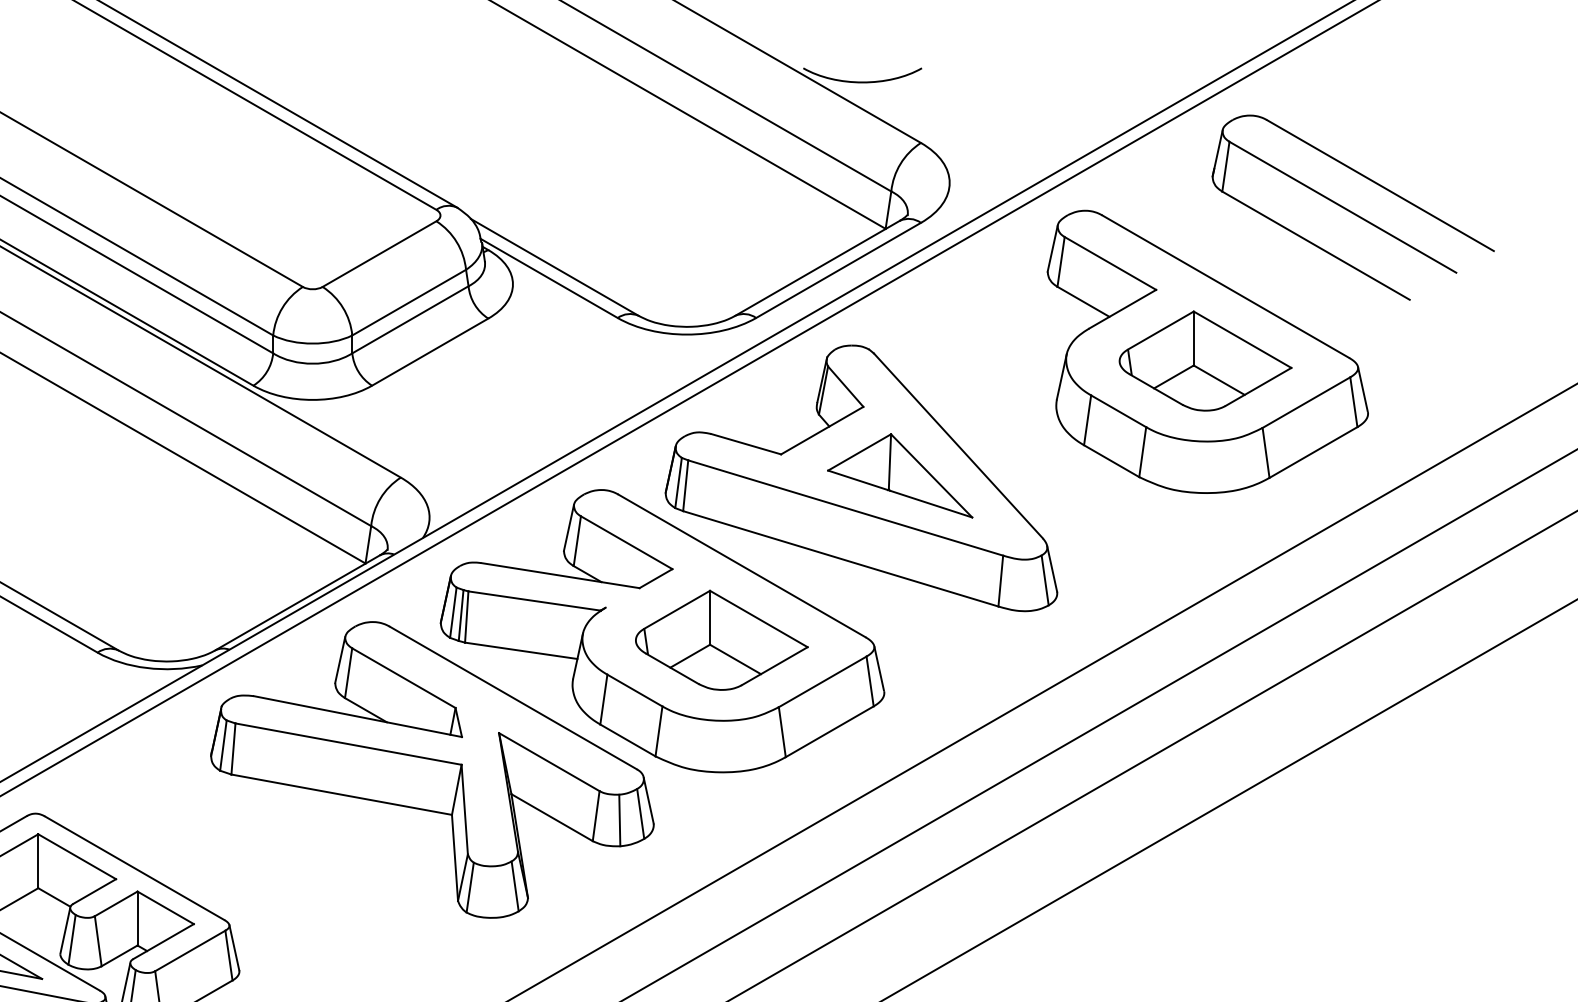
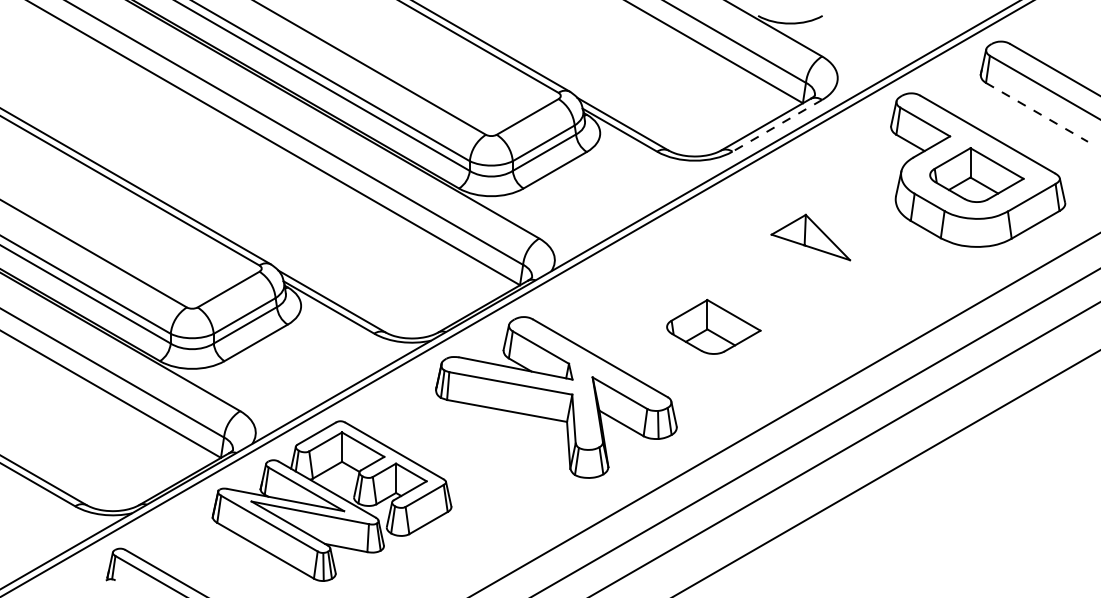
line: (1315, 245) -> (1036, 112), solid -> dashed
line: (838, 269) -> (777, 125), solid -> dashed
part: (748, 558) -> (728, 282), removed

